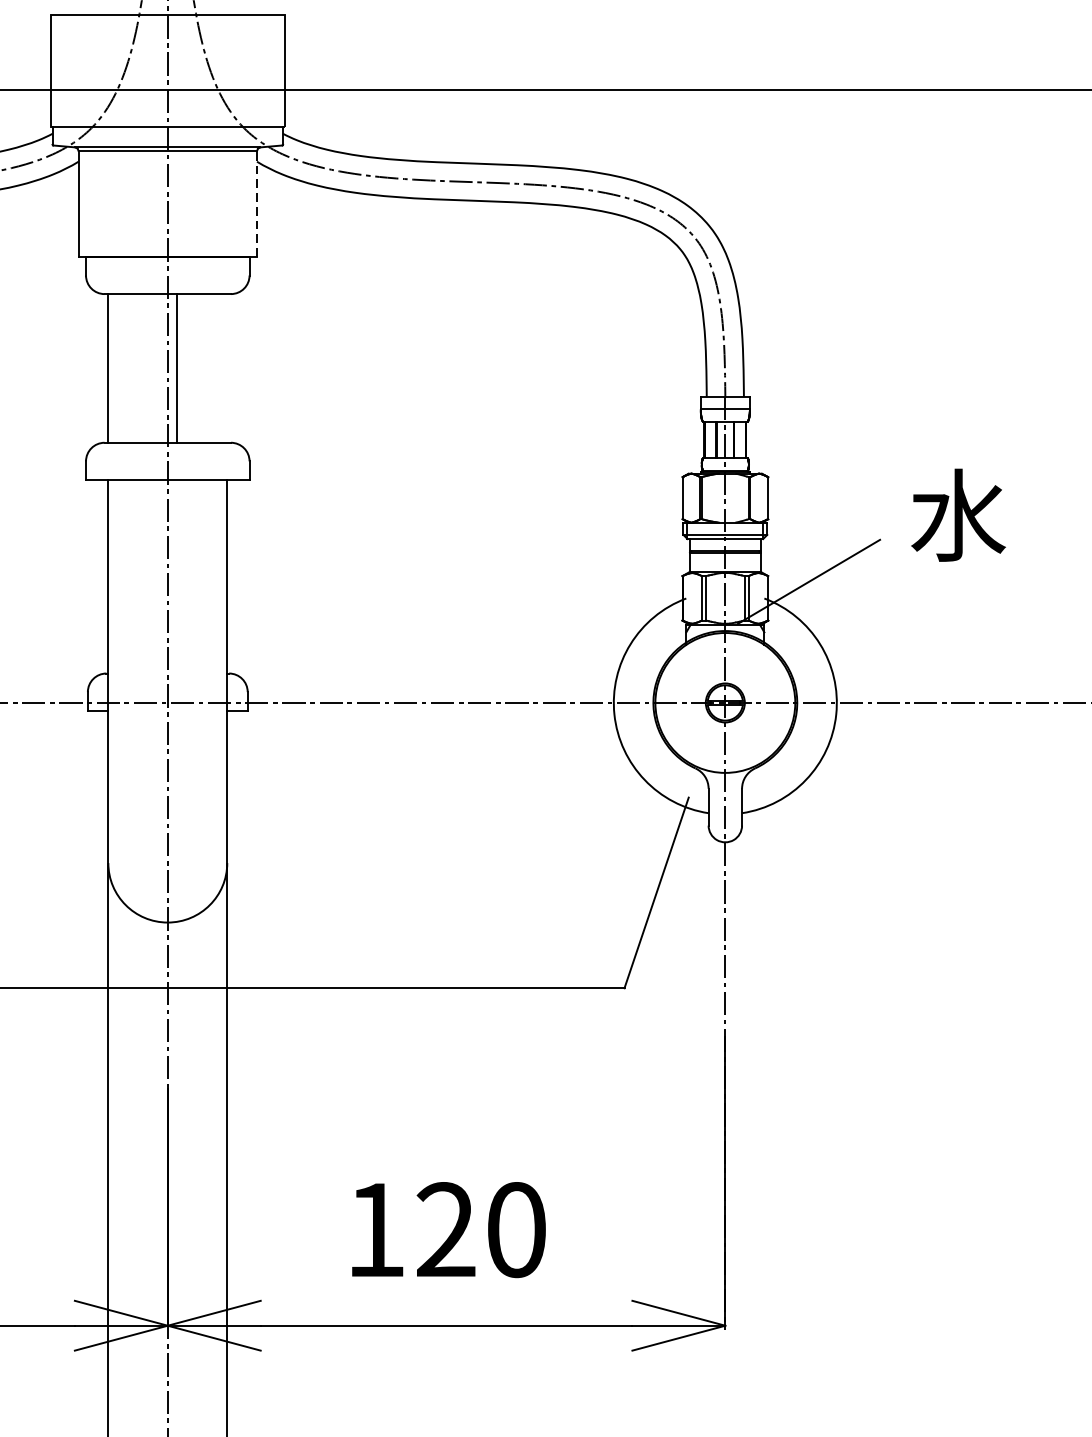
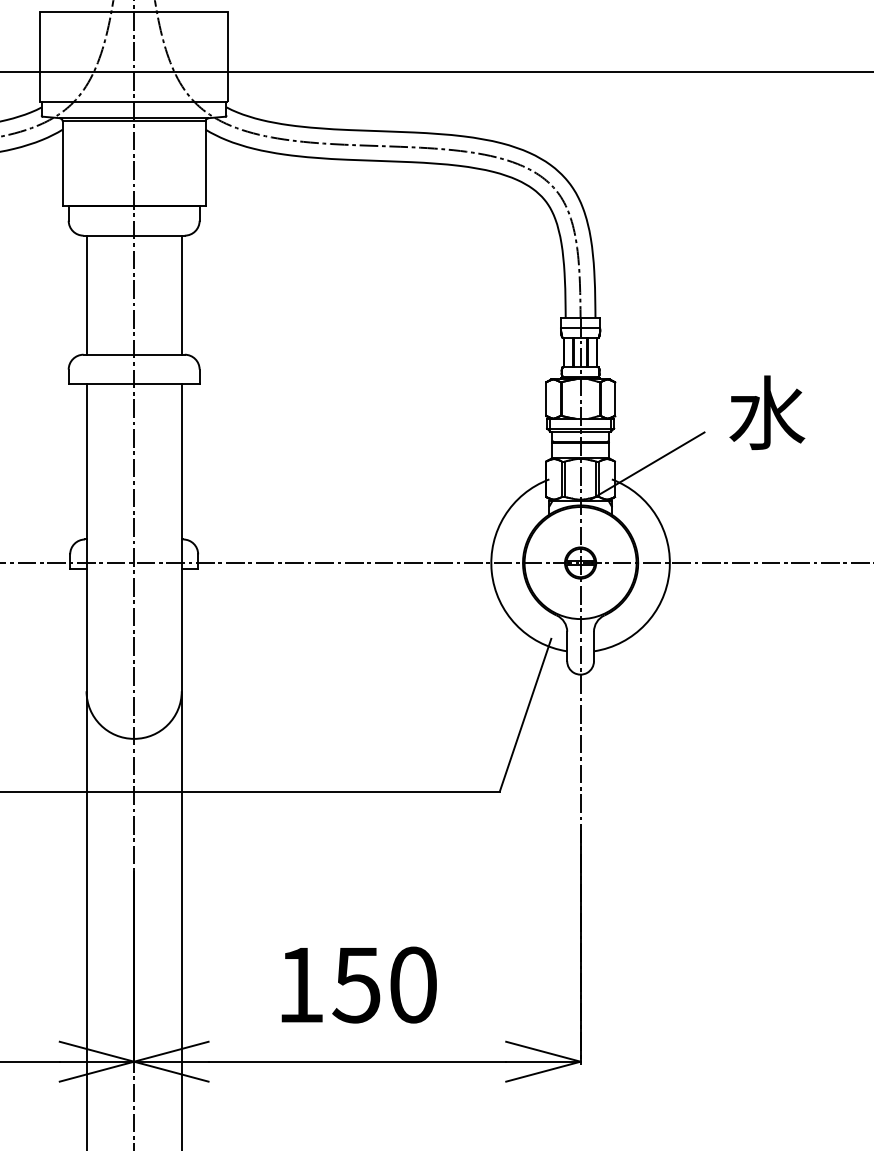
line: (256, 203) -> (205, 163), dashed -> solid
line: (176, 367) -> (181, 294), moved
text: (445, 1229) -> (356, 984), 120 -> 150

